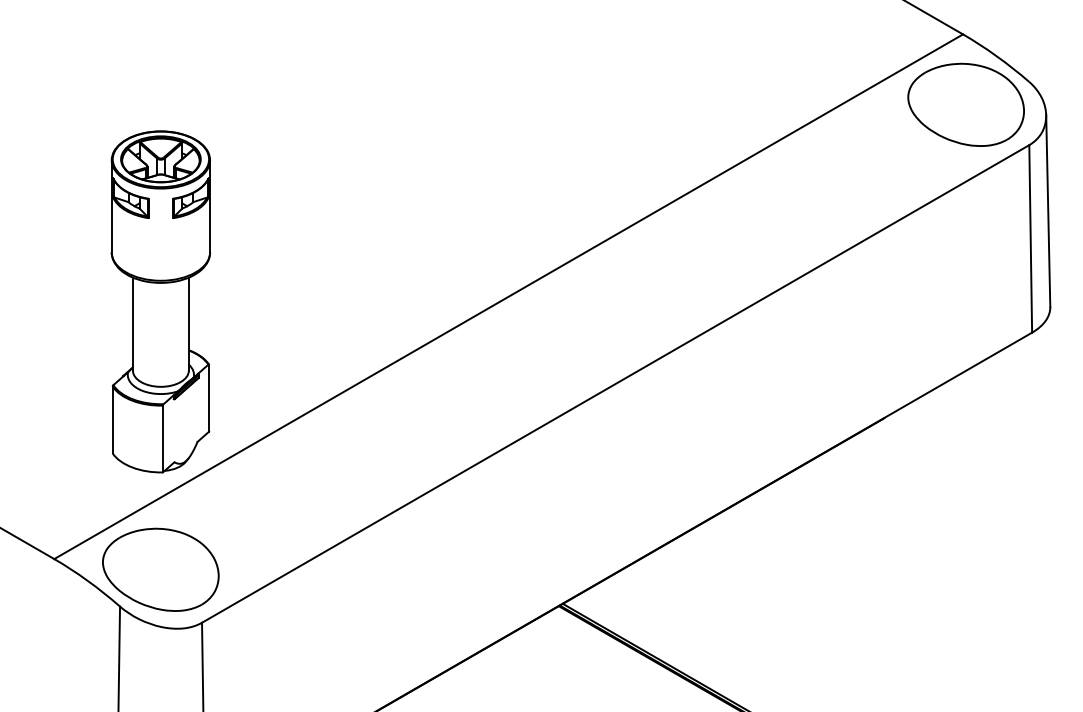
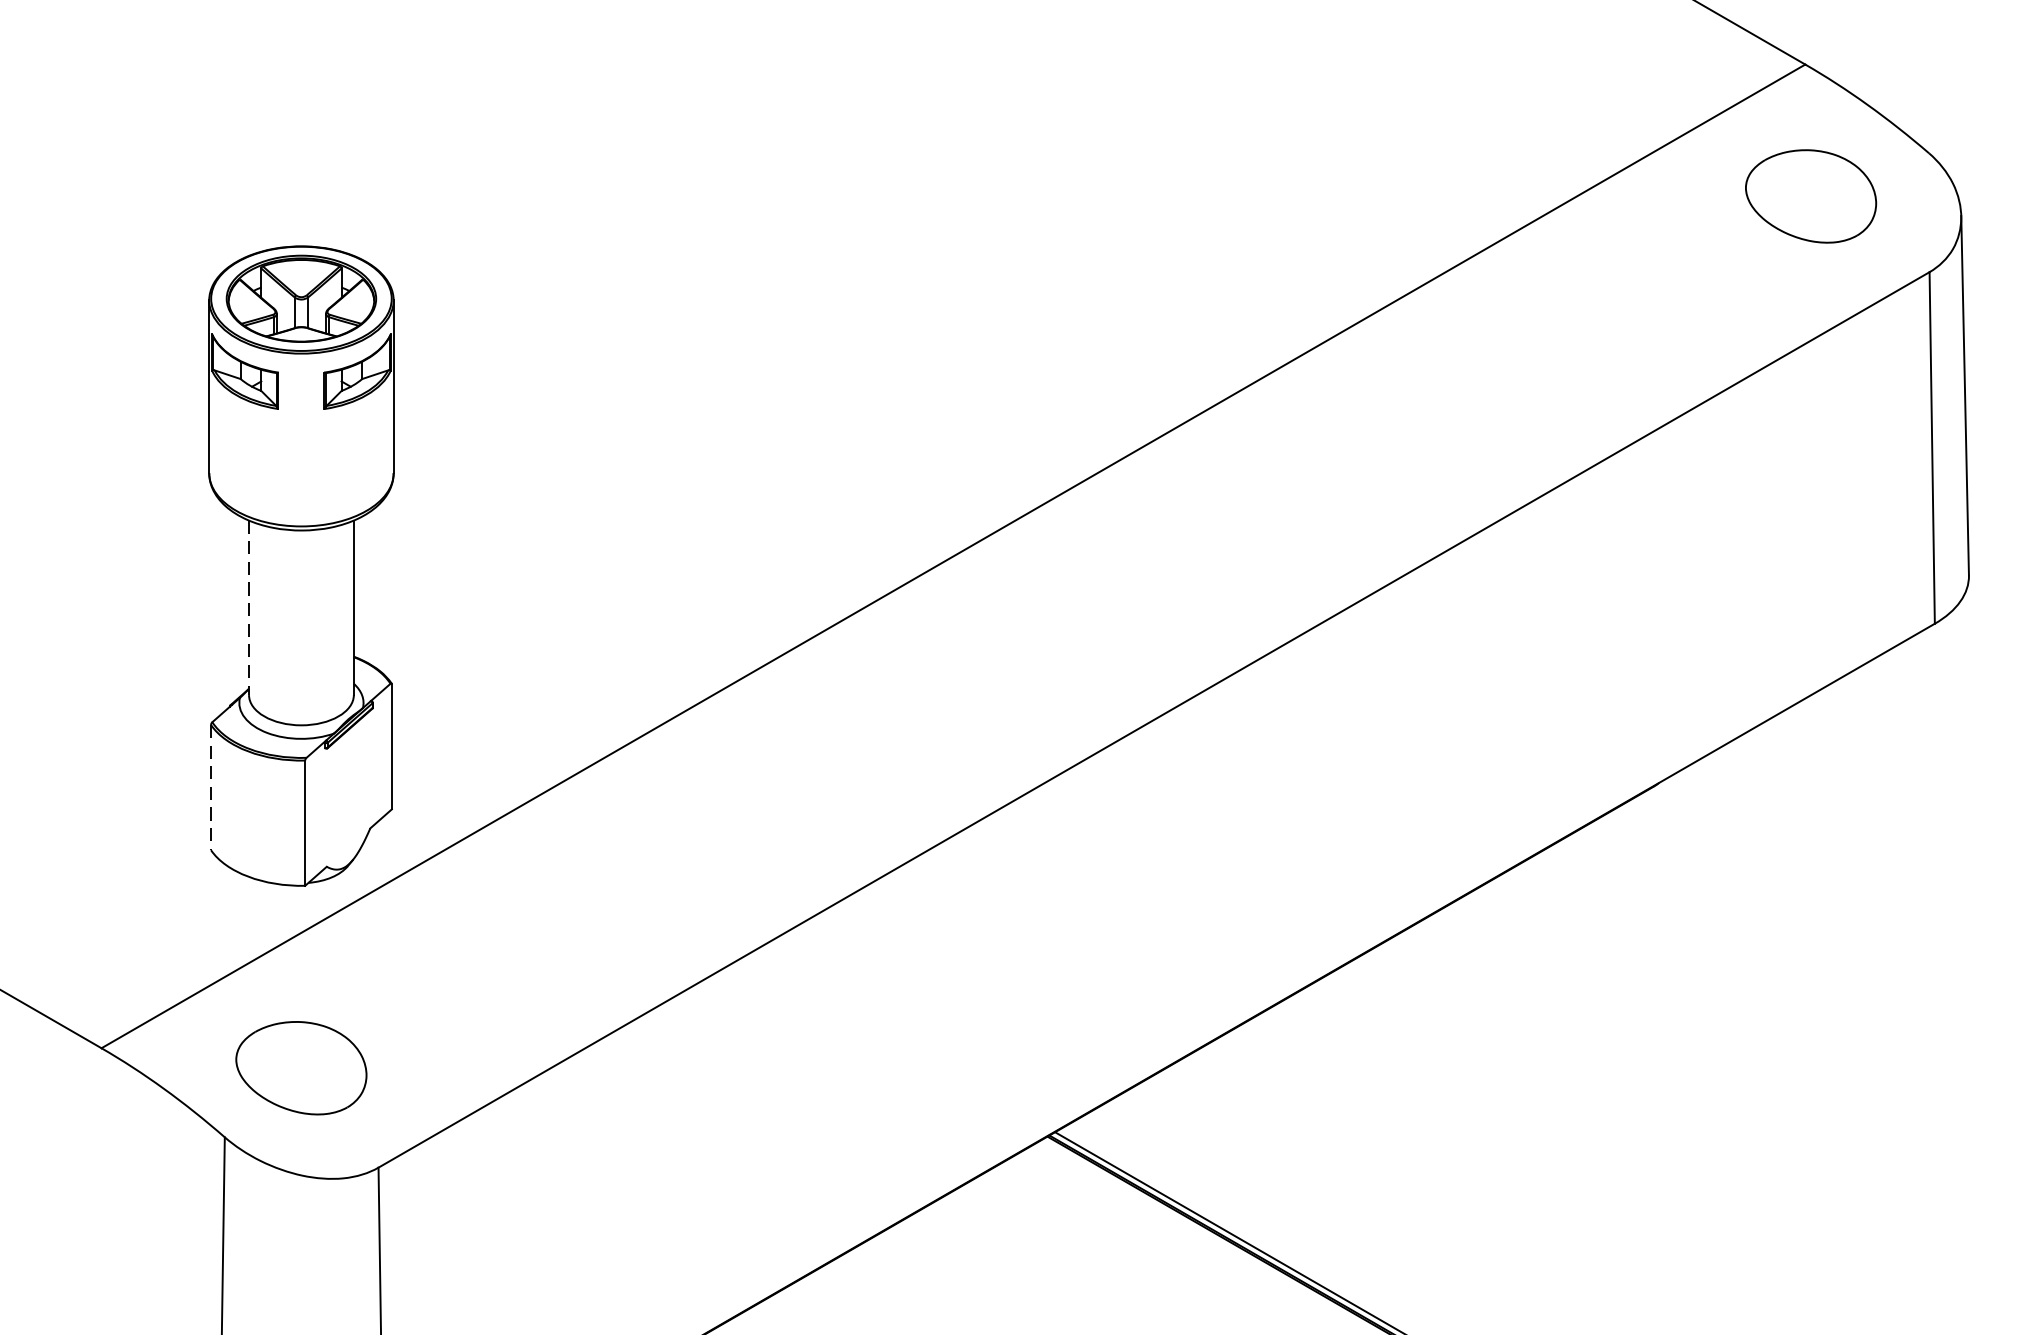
part: (965, 104) -> (1809, 195), size x0.6
line: (132, 324) -> (248, 608), solid -> dashed
line: (112, 420) -> (210, 788), solid -> dashed
part: (160, 569) -> (300, 1067), size x0.6

